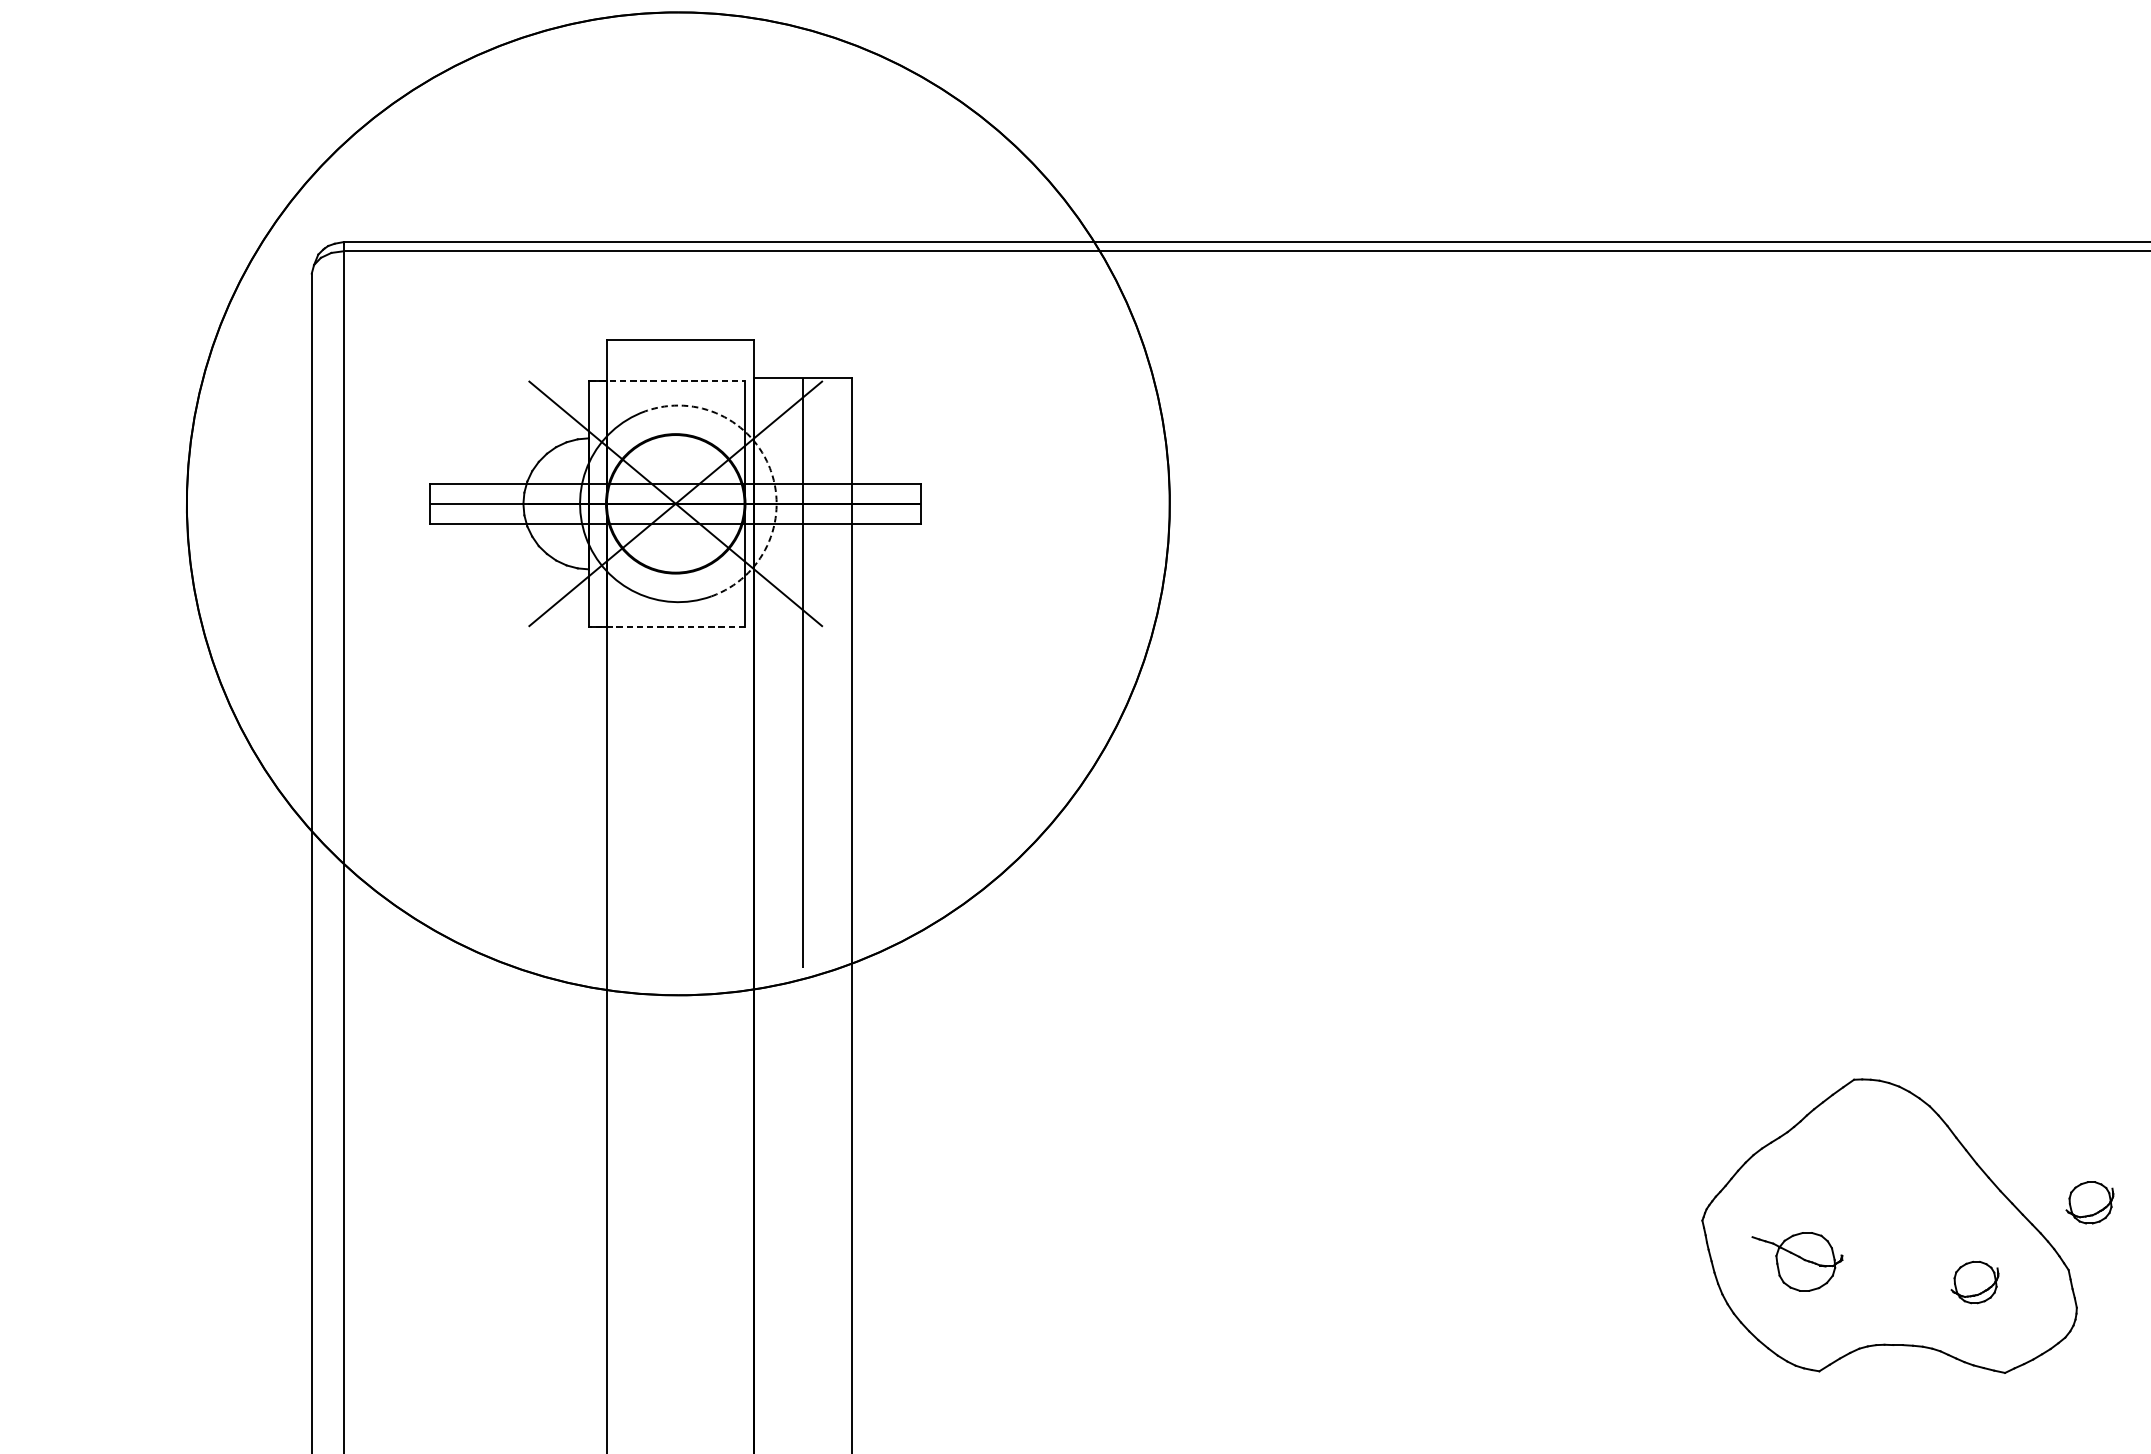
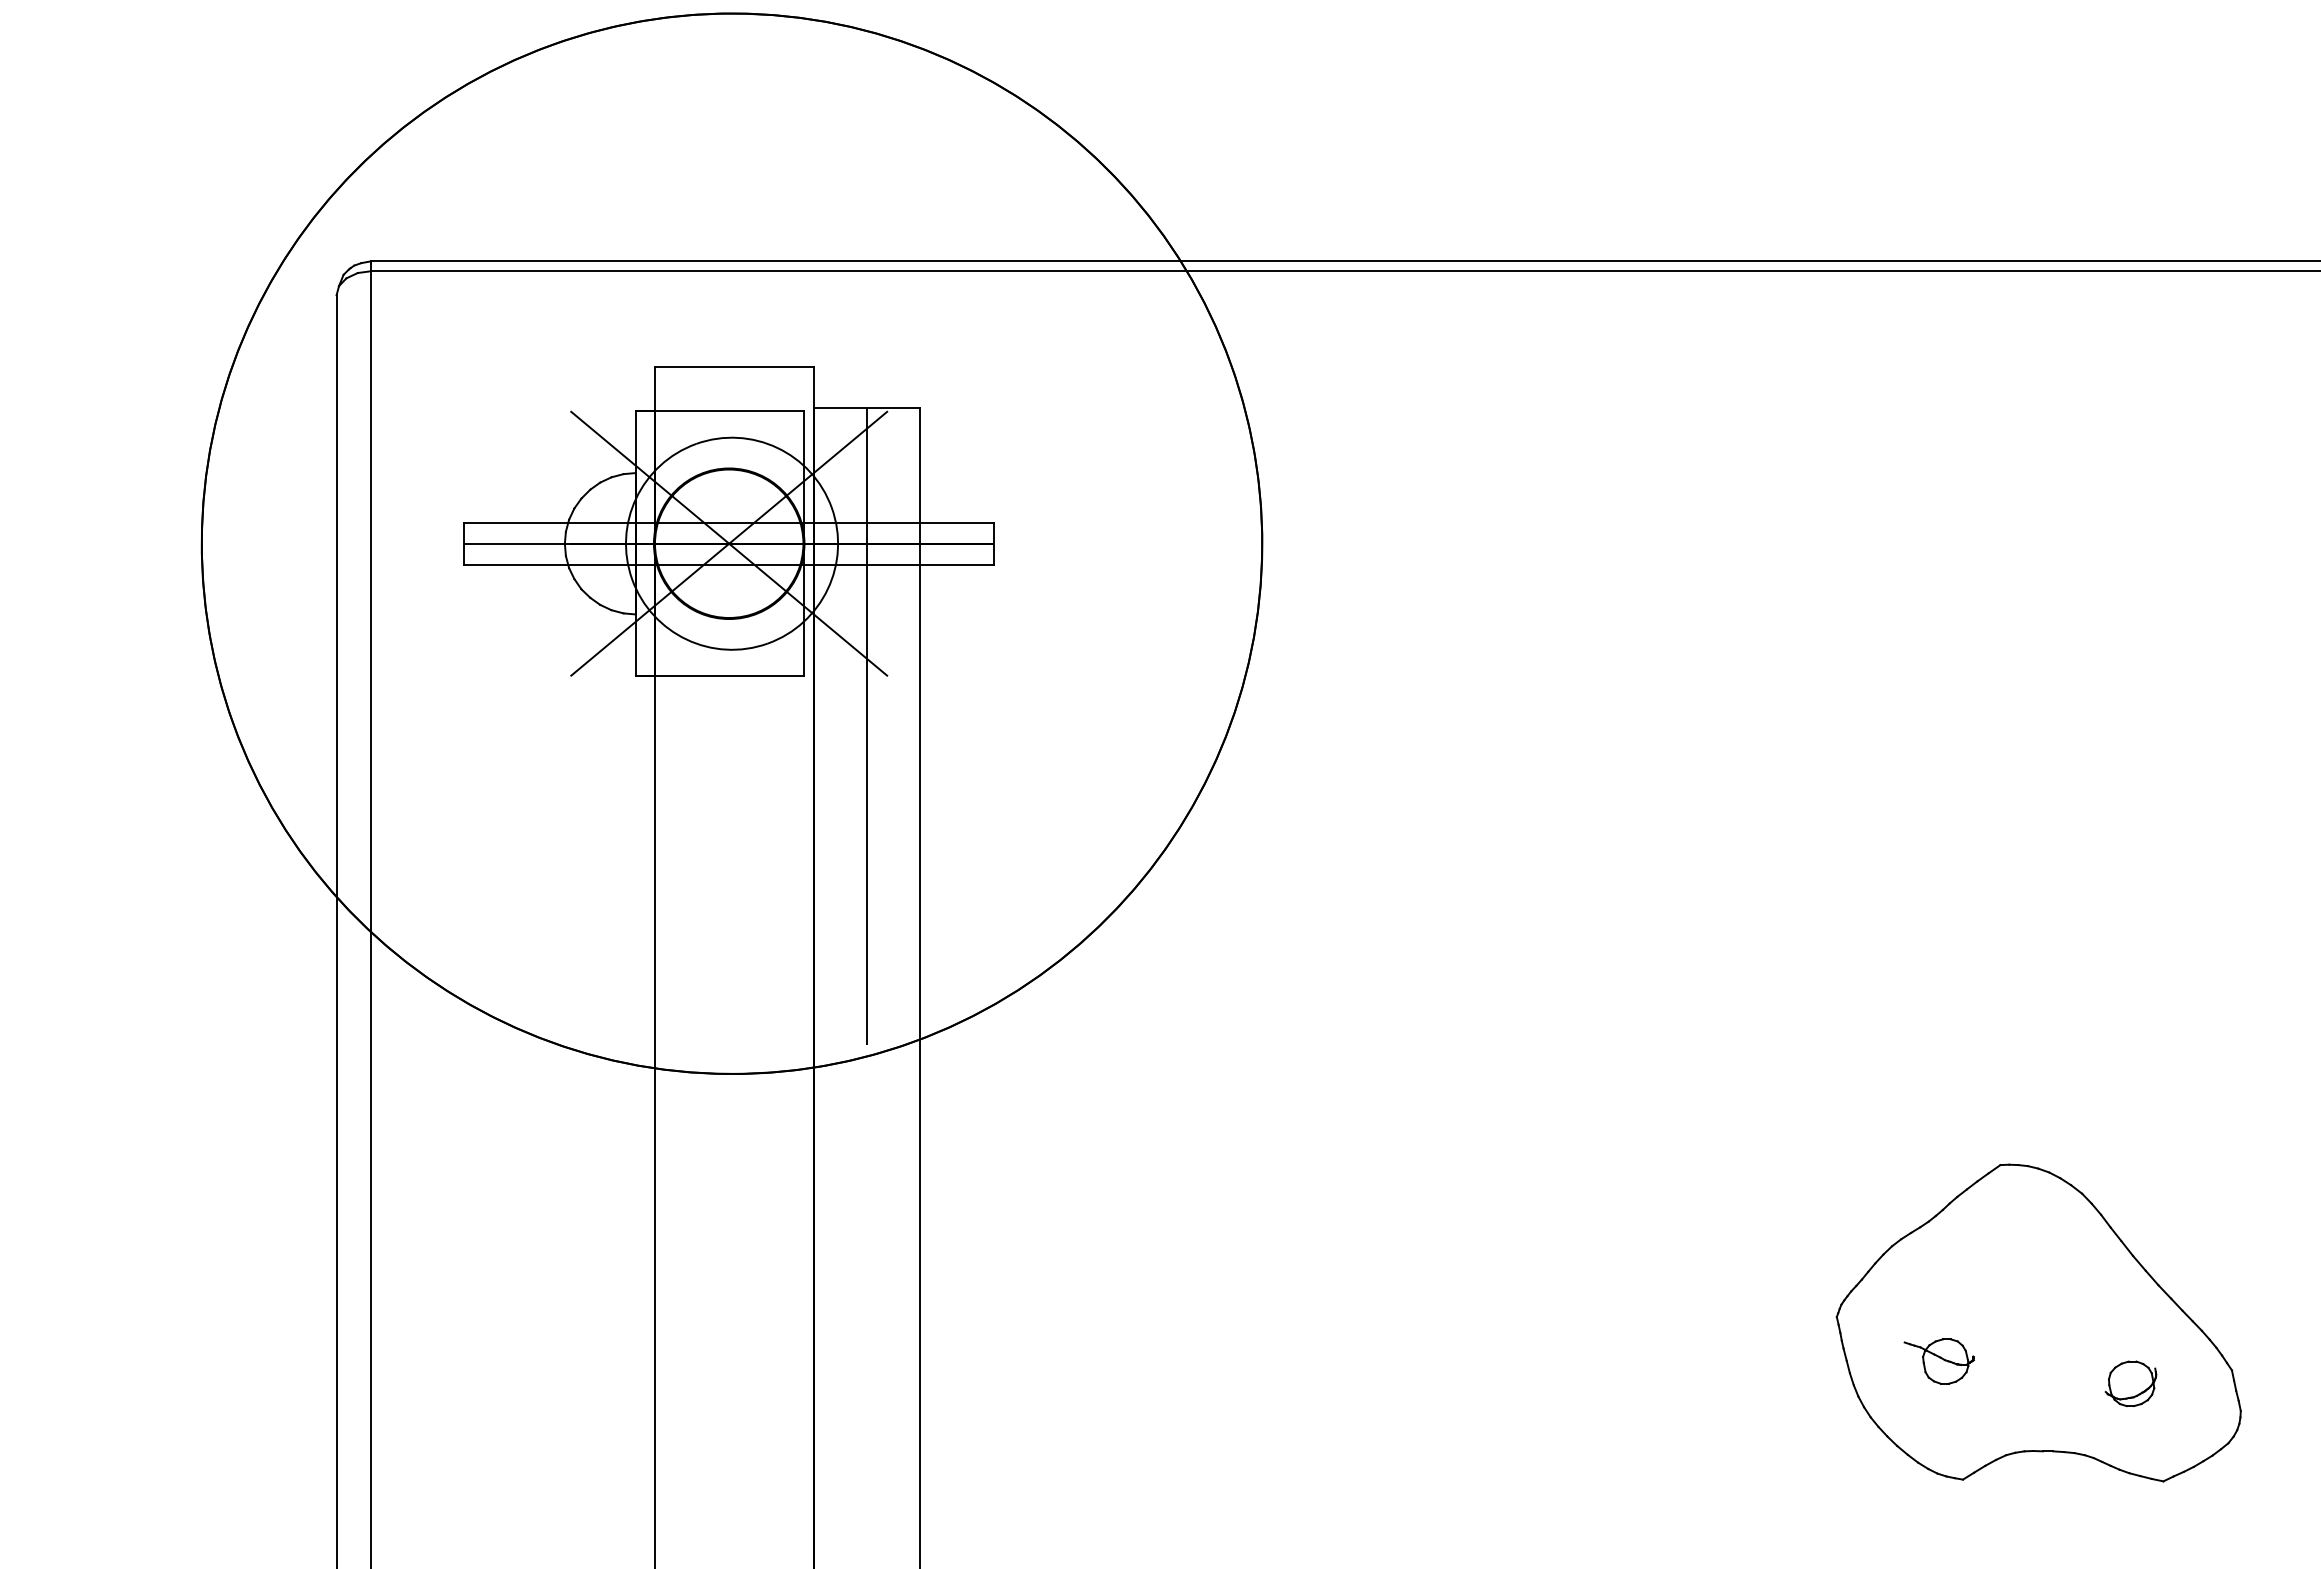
line: (667, 381) -> (720, 411), dashed -> solid
arc: (770, 471) -> (831, 508), dashed -> solid
line: (666, 626) -> (719, 676), dashed -> solid
part: (2089, 1202) -> (2254, 1297), removed
part: (1796, 1261) -> (1938, 1361), size x0.71

